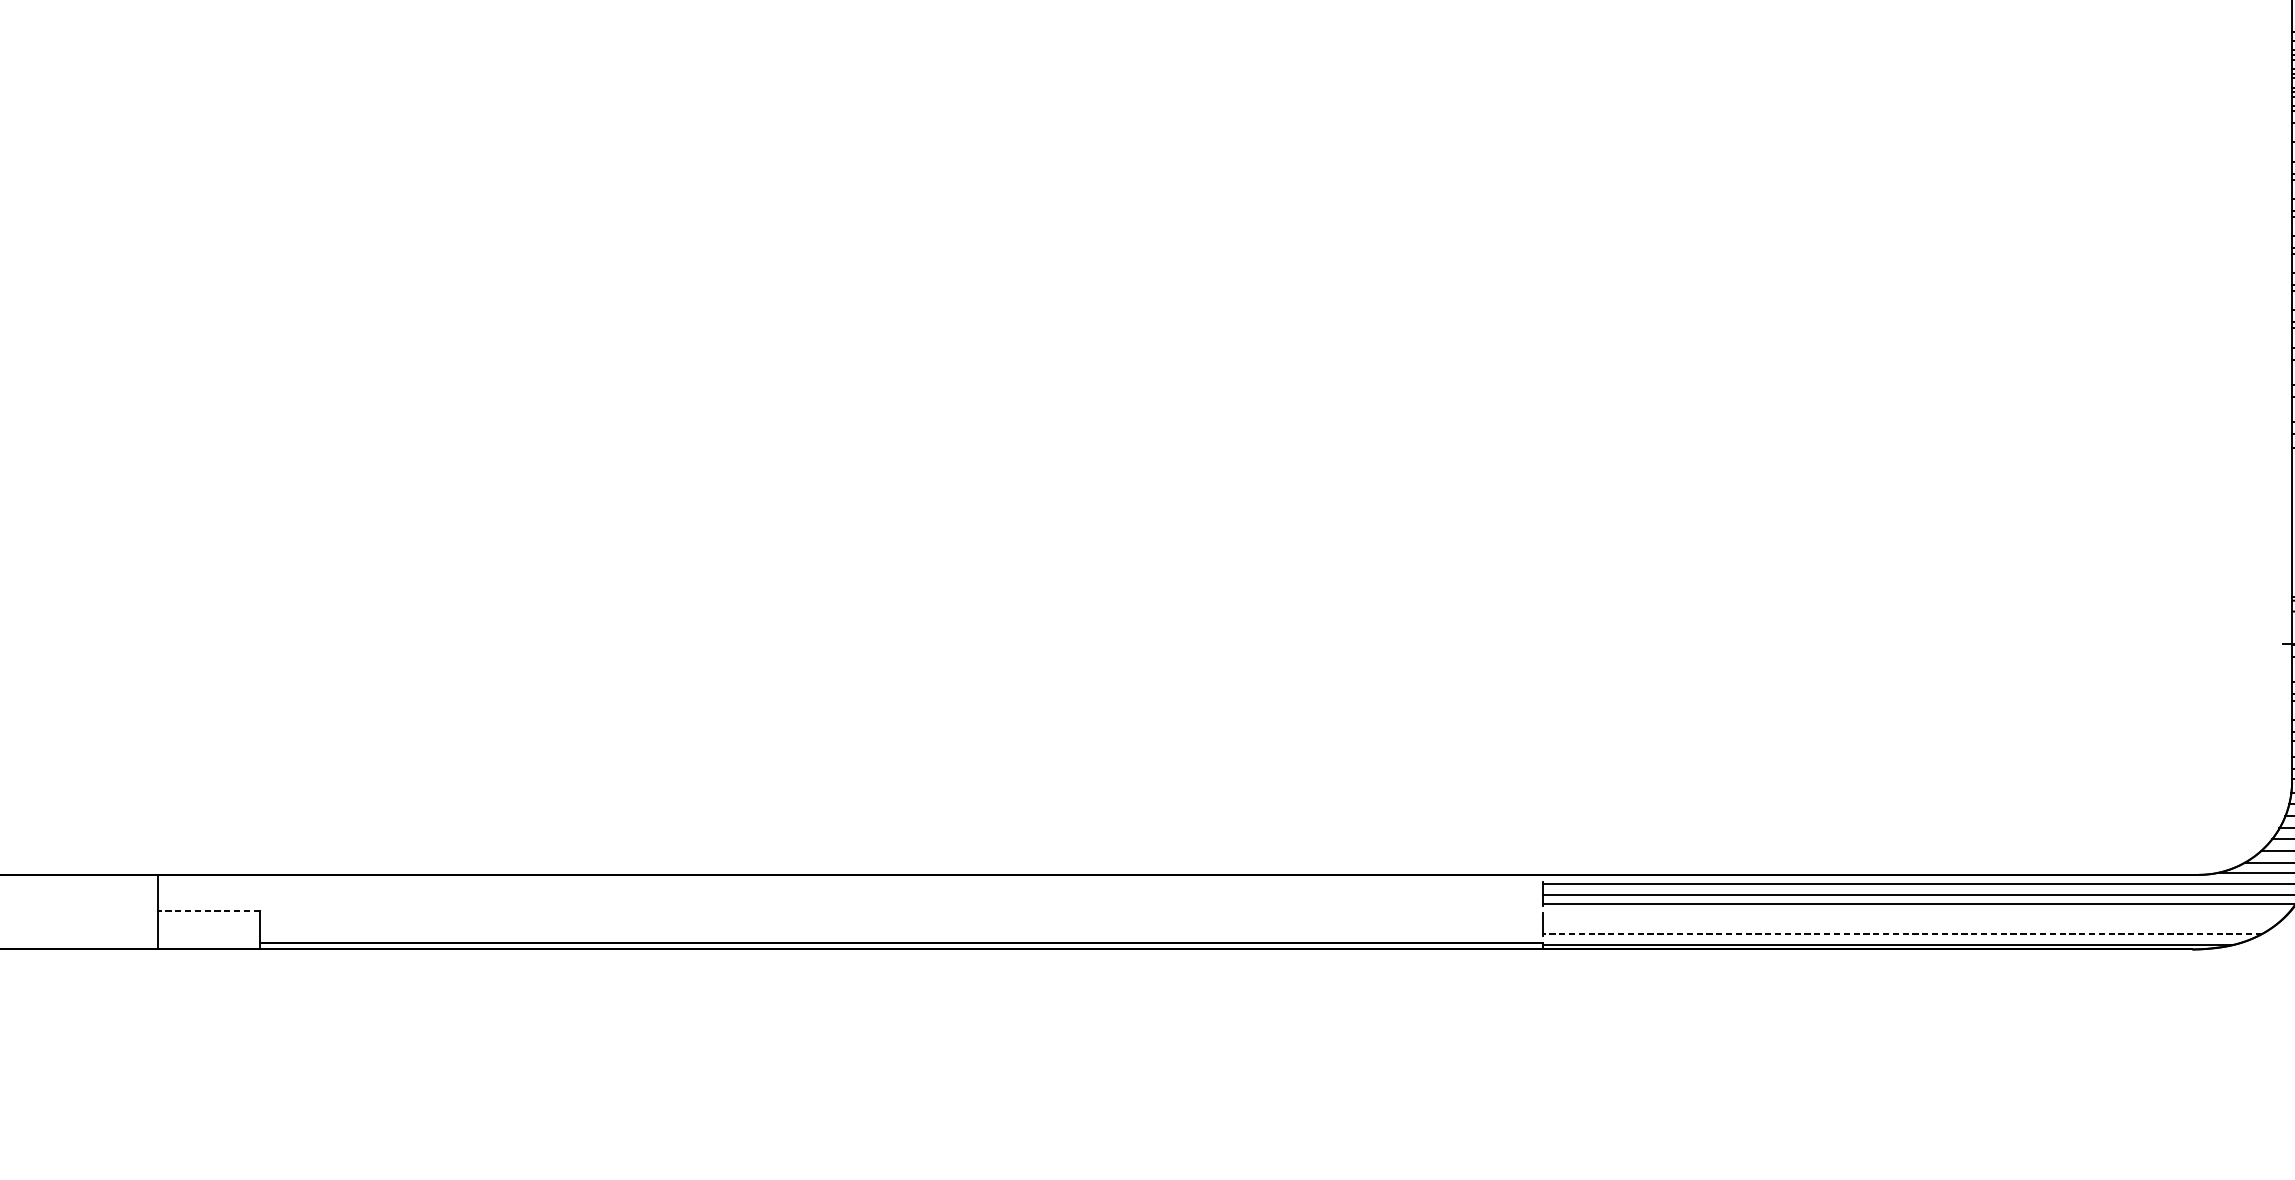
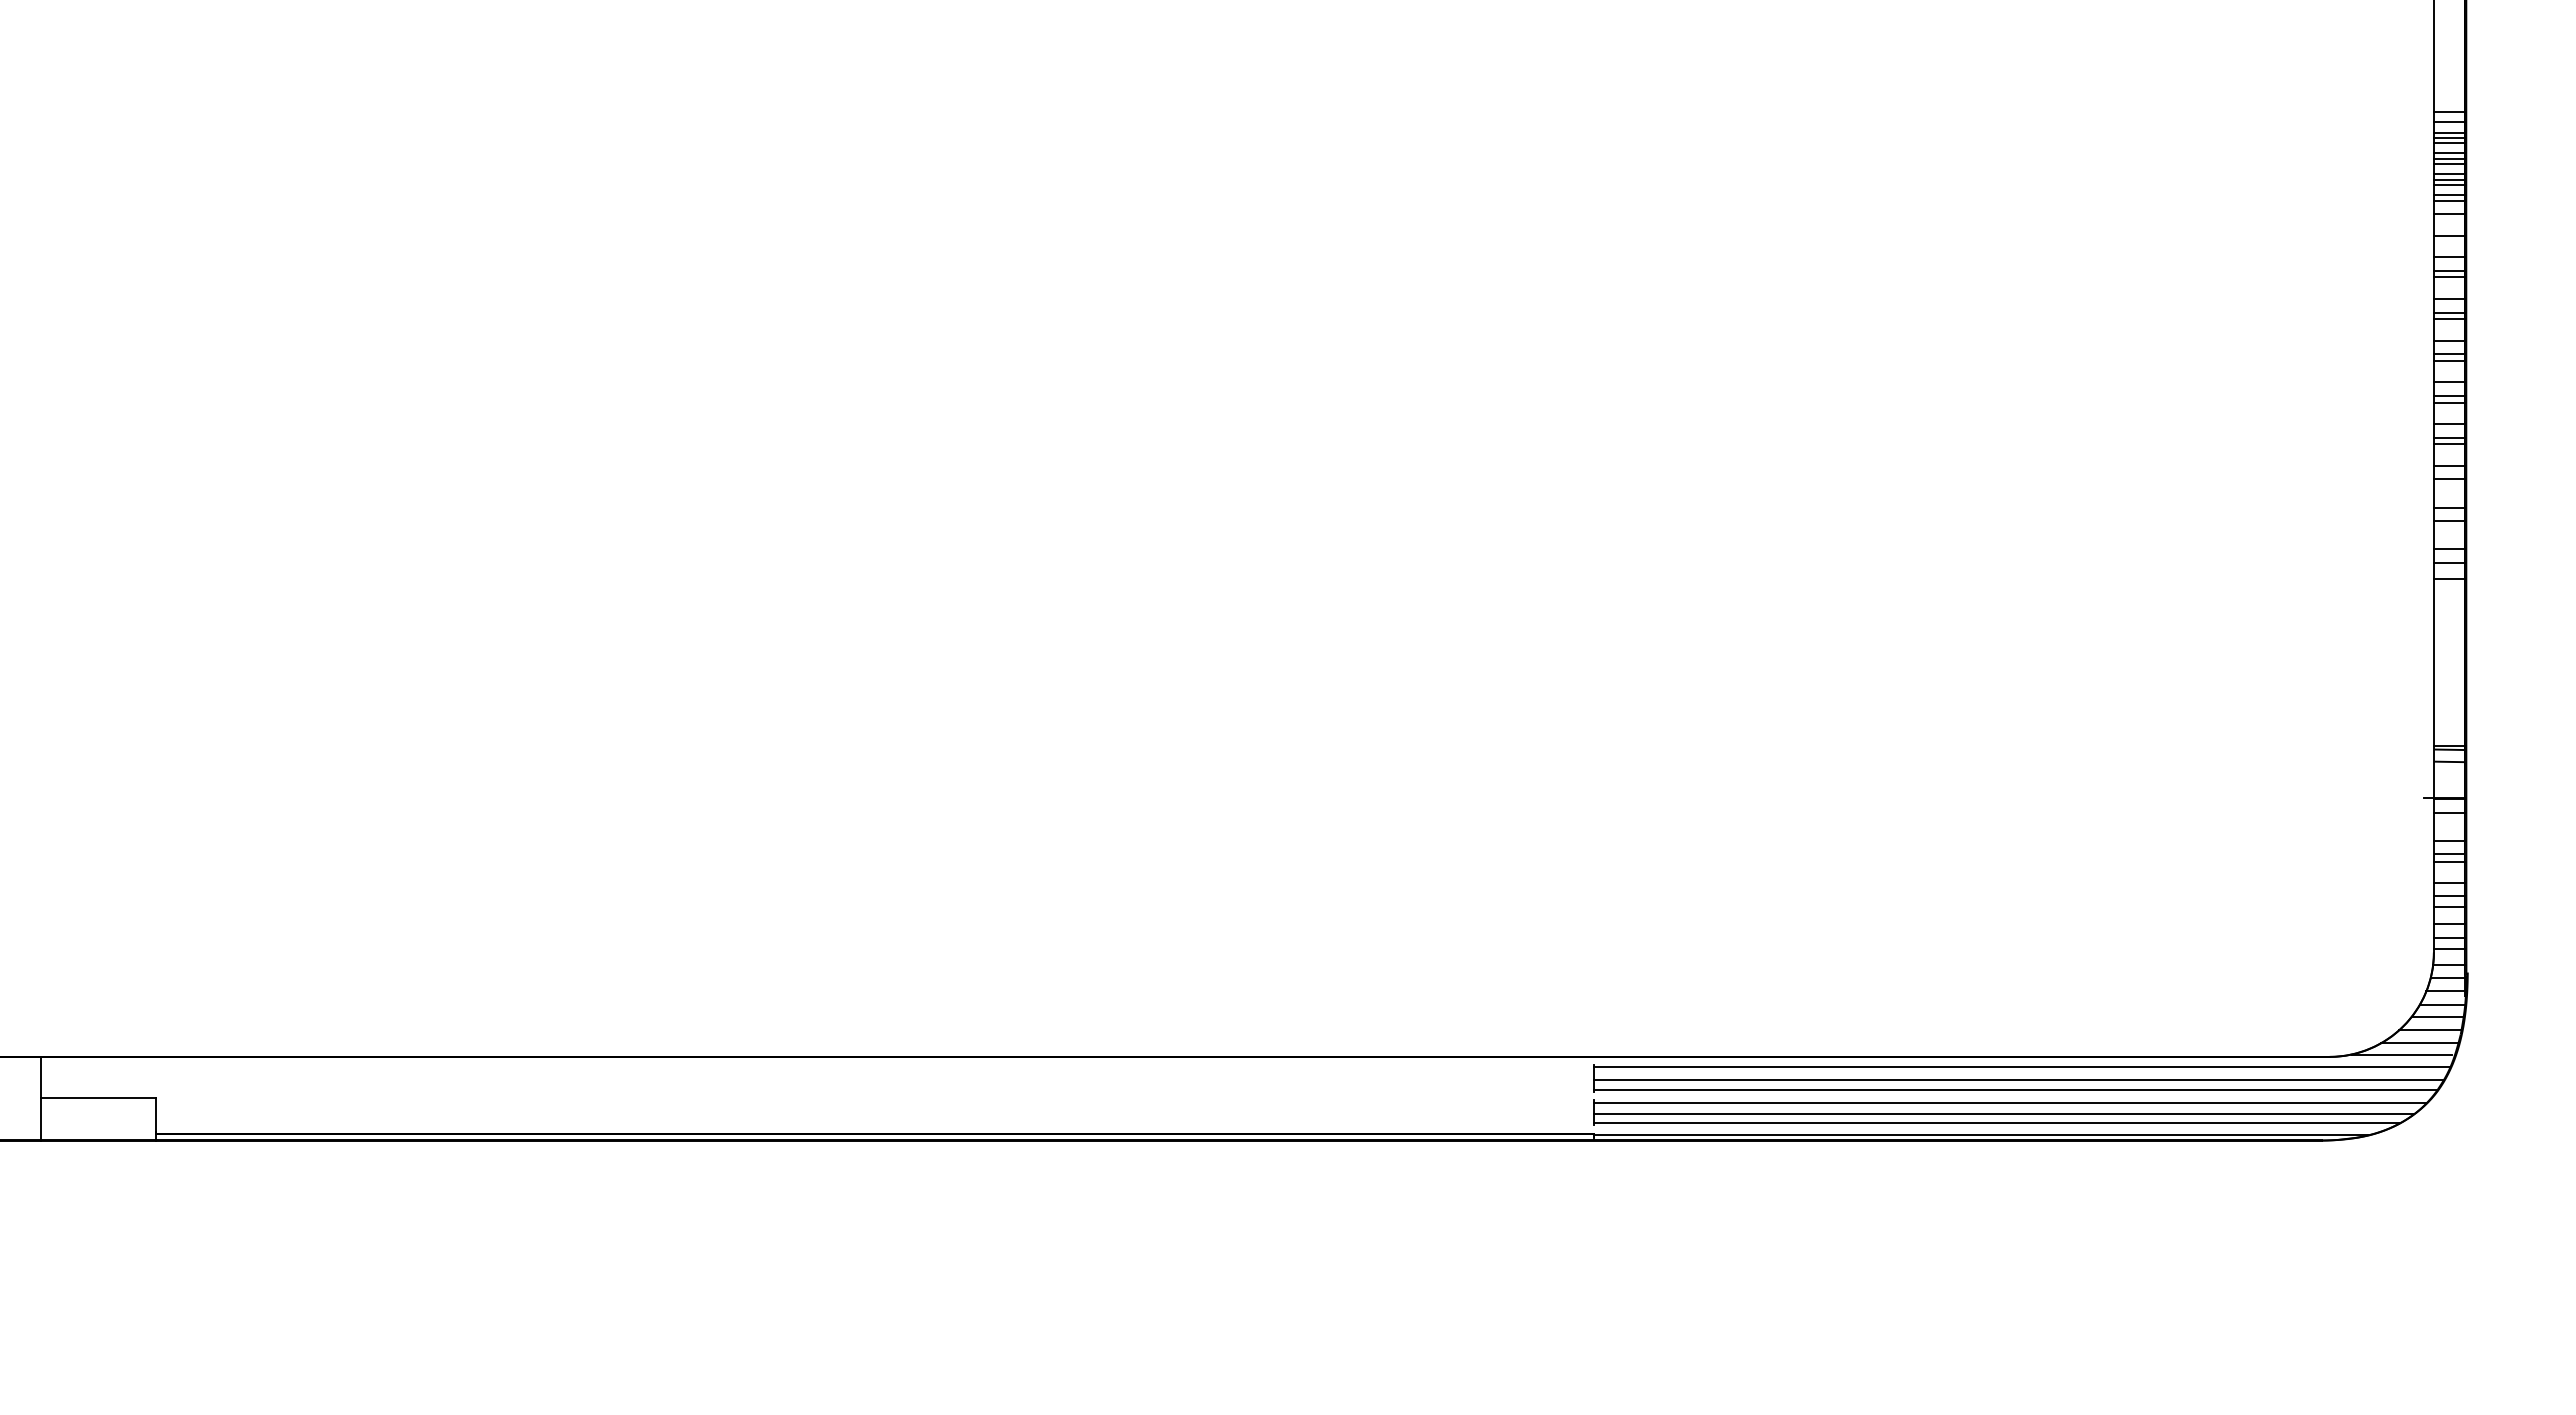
line: (208, 911) -> (97, 1097), dashed -> solid
line: (1914, 915) -> (2010, 1102), added
line: (1908, 926) -> (2003, 1114), added
line: (1901, 934) -> (1996, 1123), dashed -> solid

